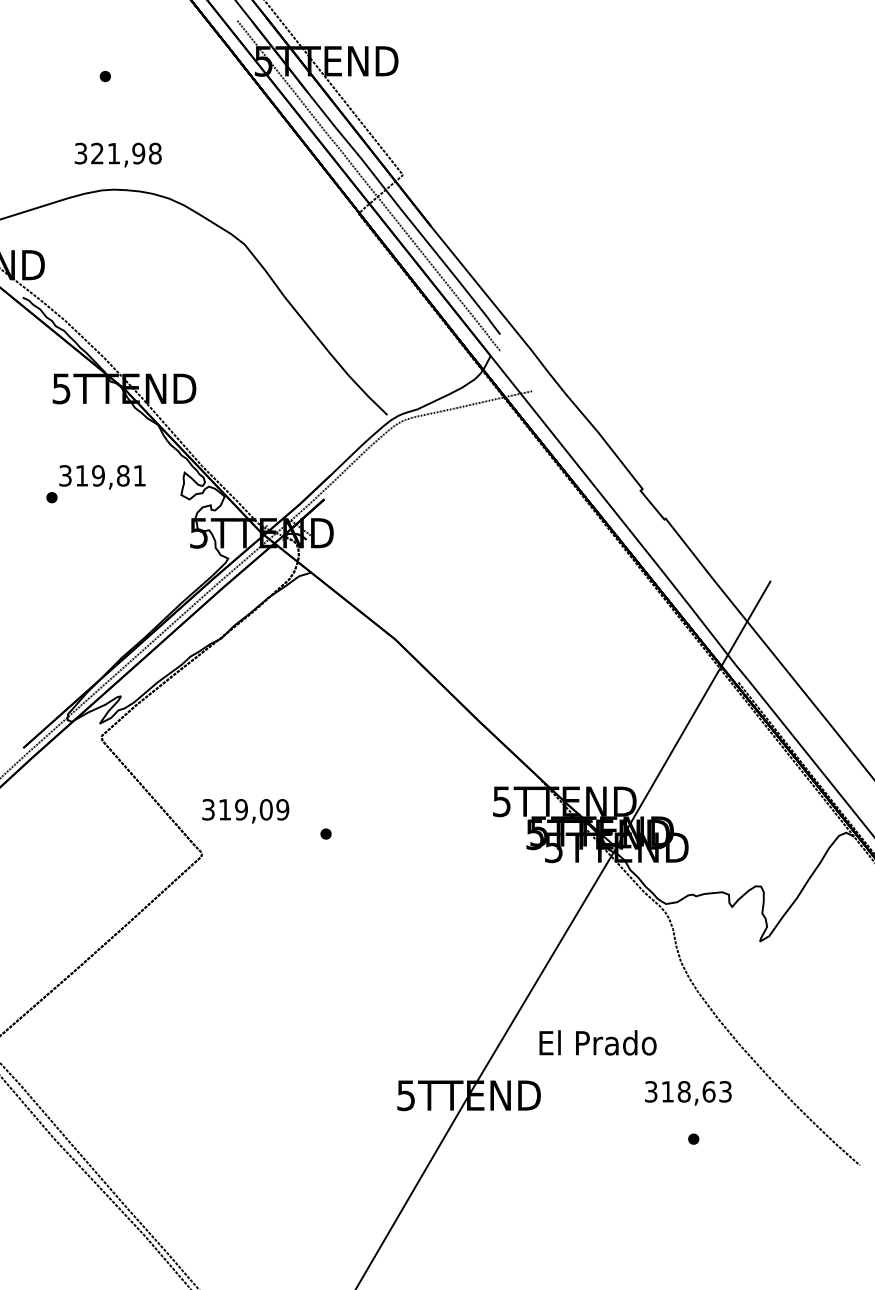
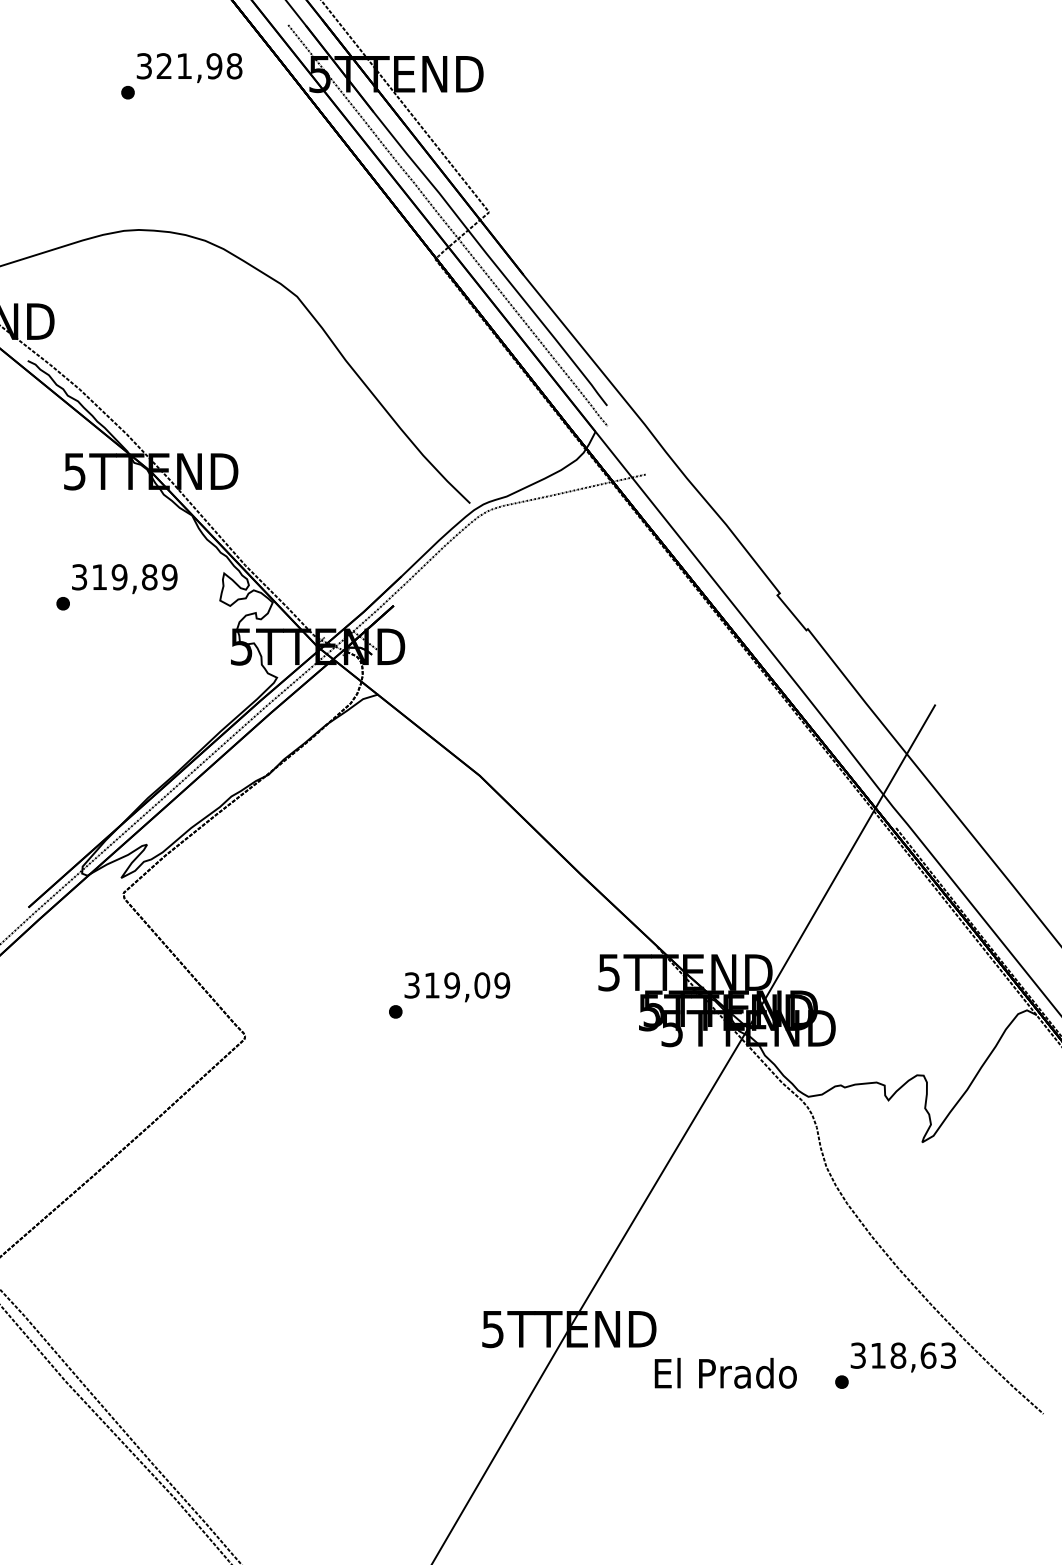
text: (118, 154) -> (189, 67), moved
text: (139, 476) -> (169, 577), 319,81 -> 319,89
text: (245, 811) -> (457, 987), moved
text: (597, 1042) -> (725, 1372), moved
text: (687, 1093) -> (902, 1357), moved

